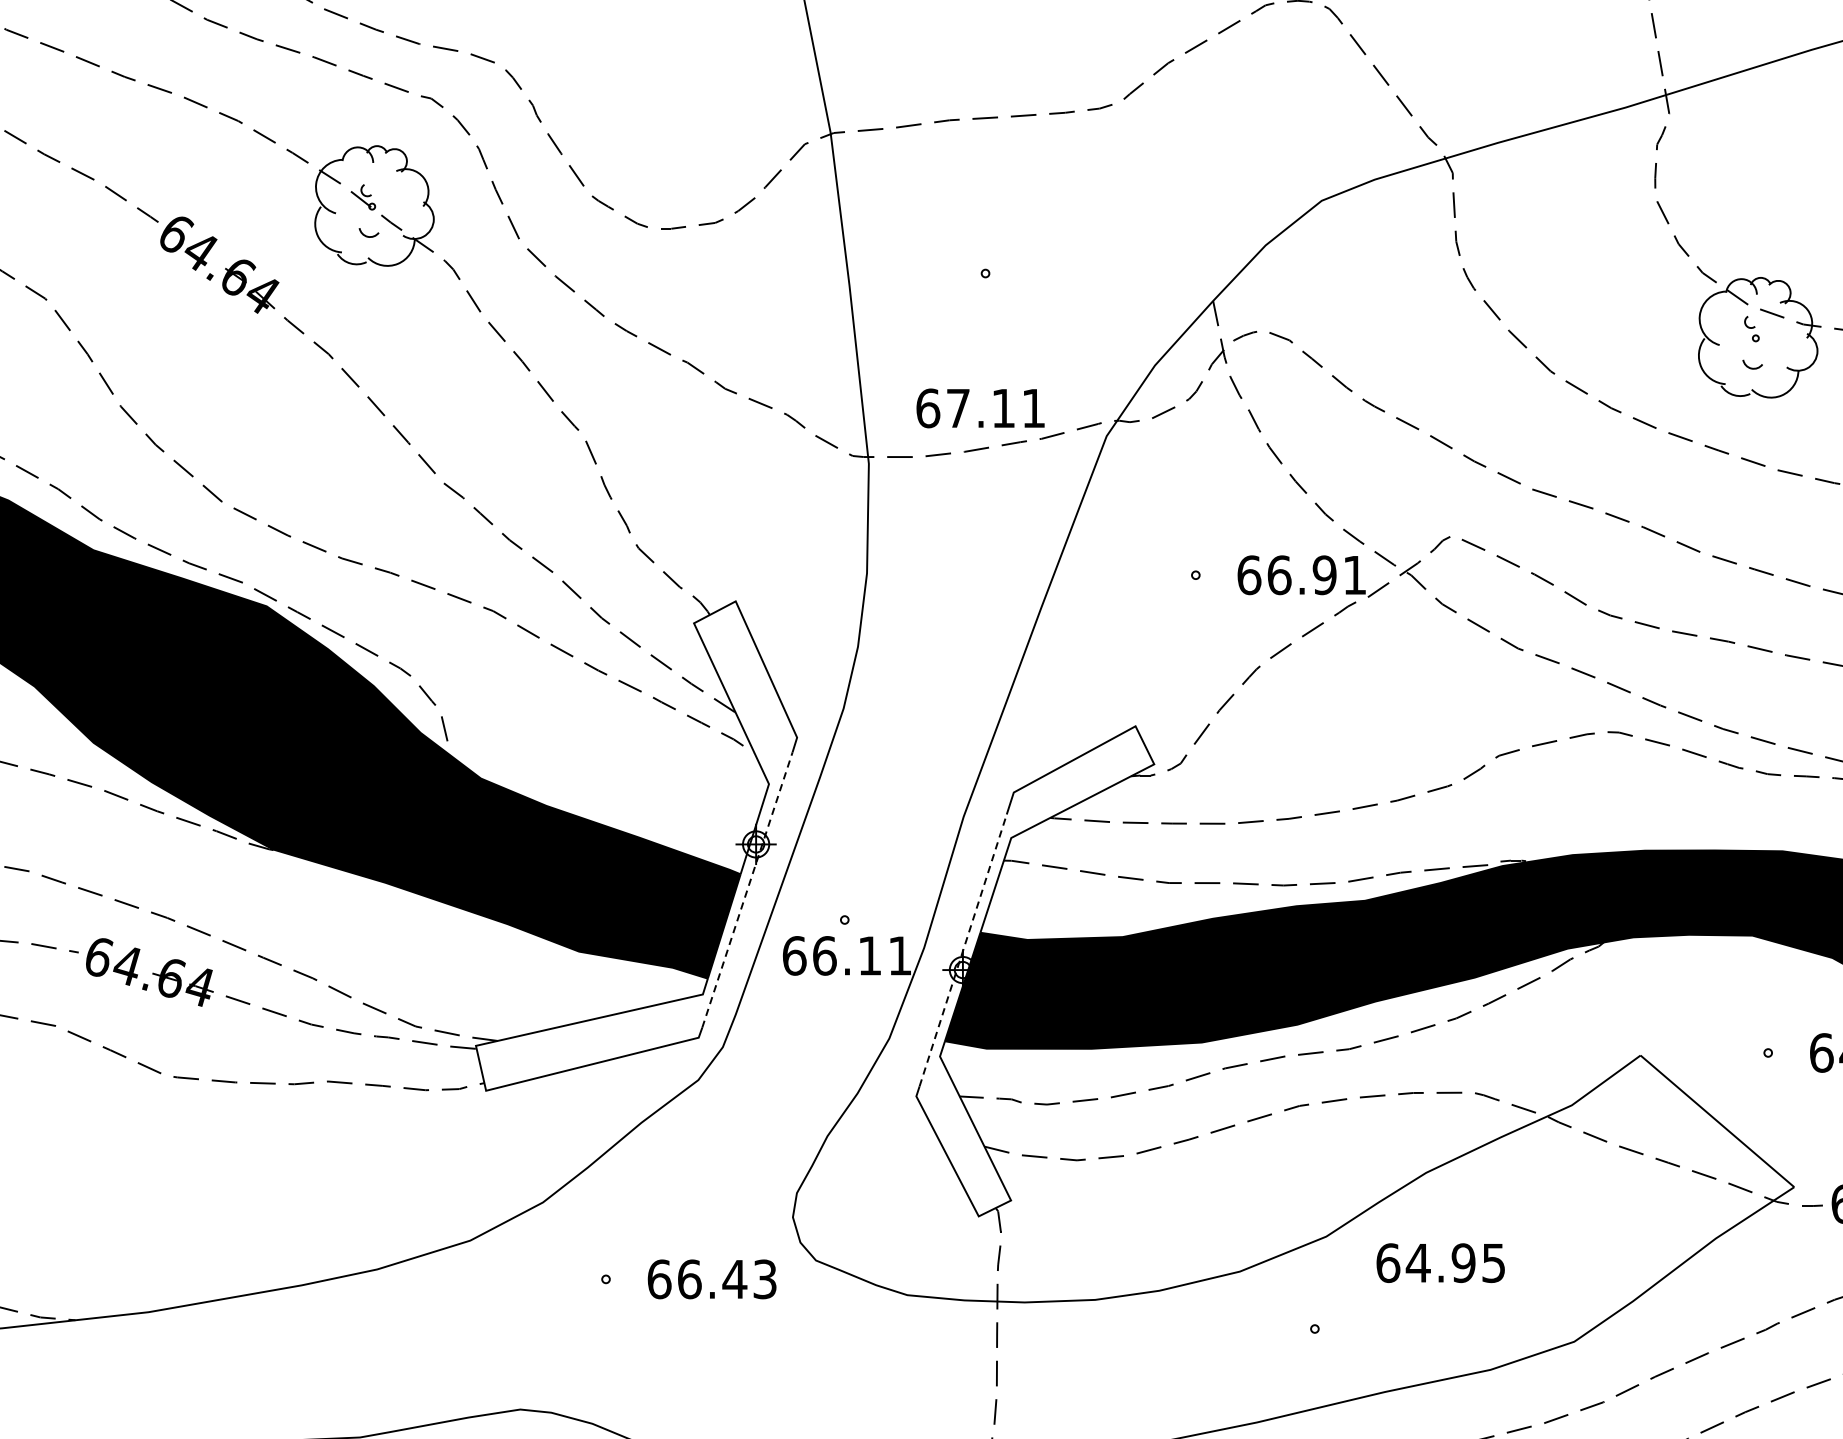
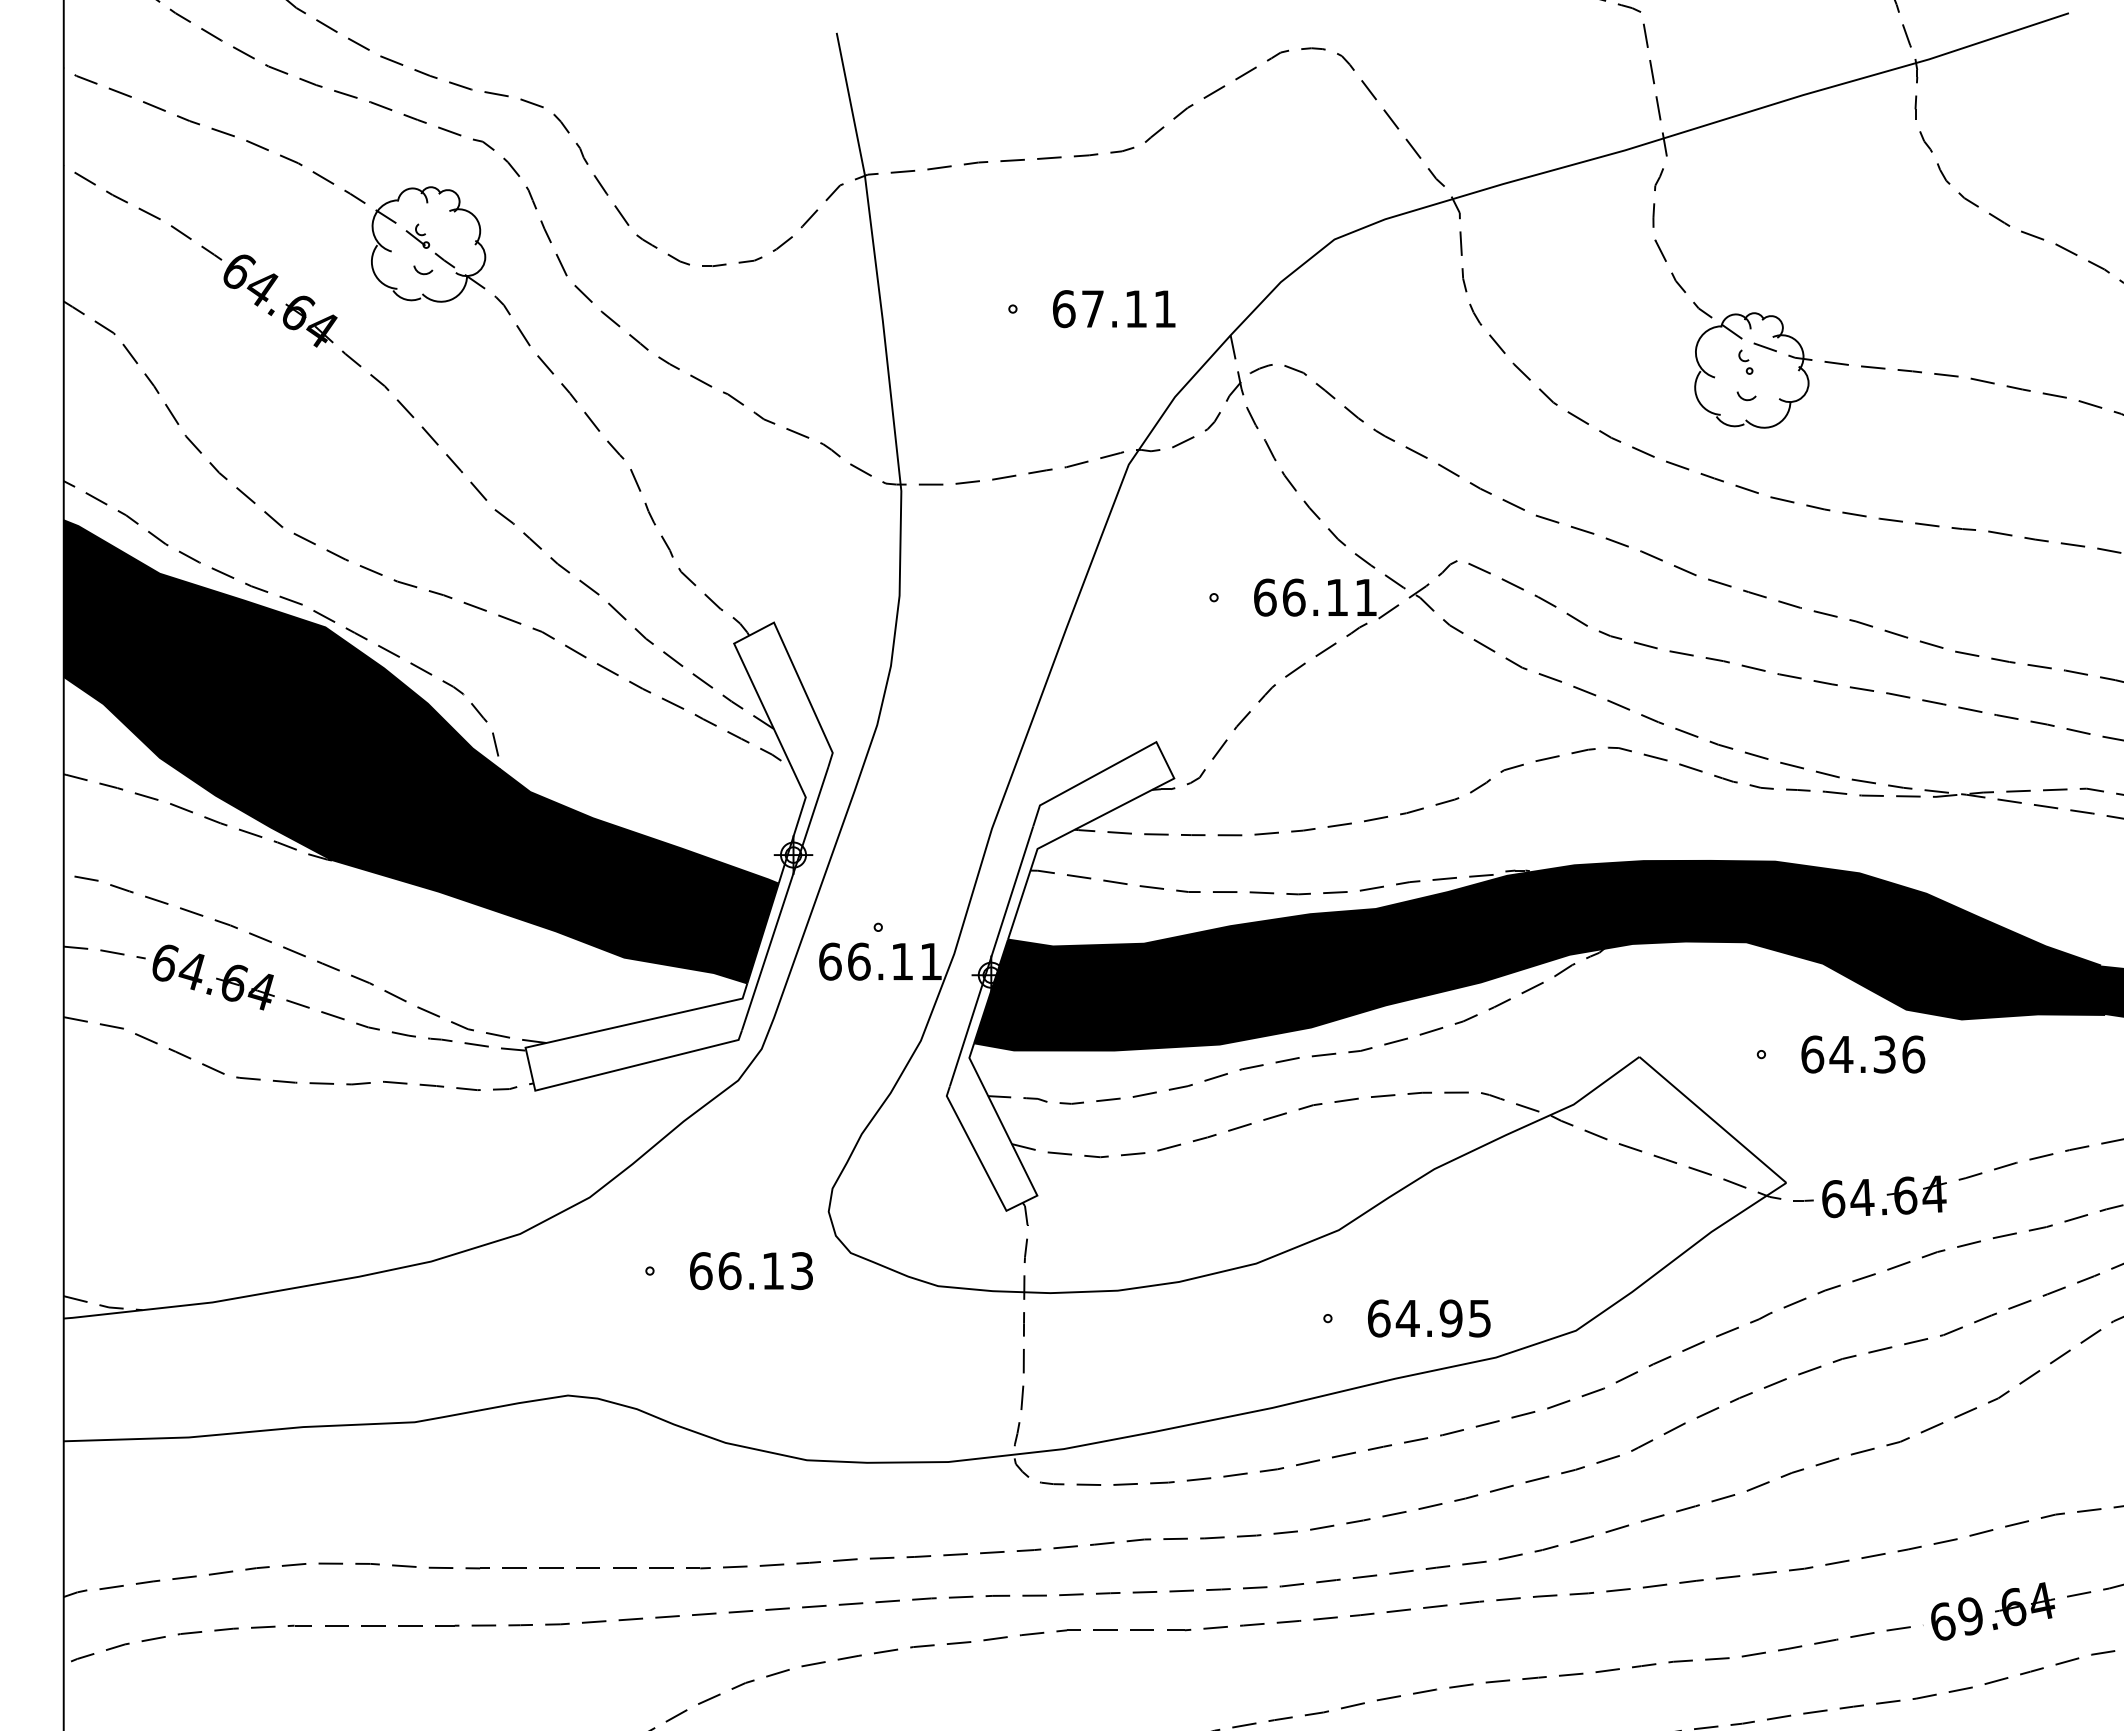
text: (980, 408) -> (1114, 309), moved
text: (1323, 575) -> (1336, 597), 66.91 -> 66.11
line: (747, 889) -> (785, 898), dashed -> solid
line: (963, 950) -> (991, 956), dashed -> solid
text: (1440, 1263) -> (1429, 1318), moved
text: (735, 1278) -> (773, 1270), 66.43 -> 66.13

